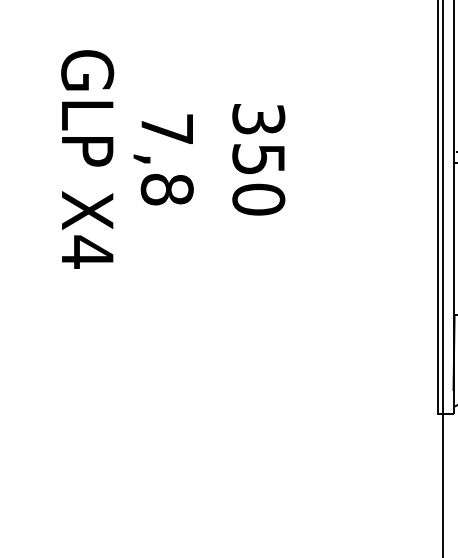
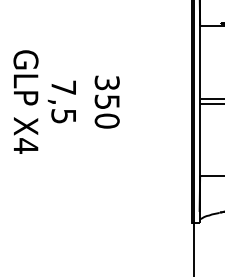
text: (166, 189) -> (63, 116), 7,8 -> 7,5

